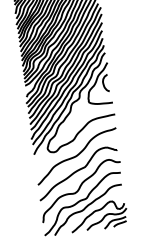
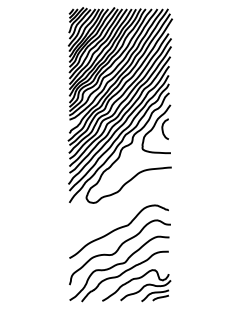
curve: (77, 156) -> (120, 211), removed

